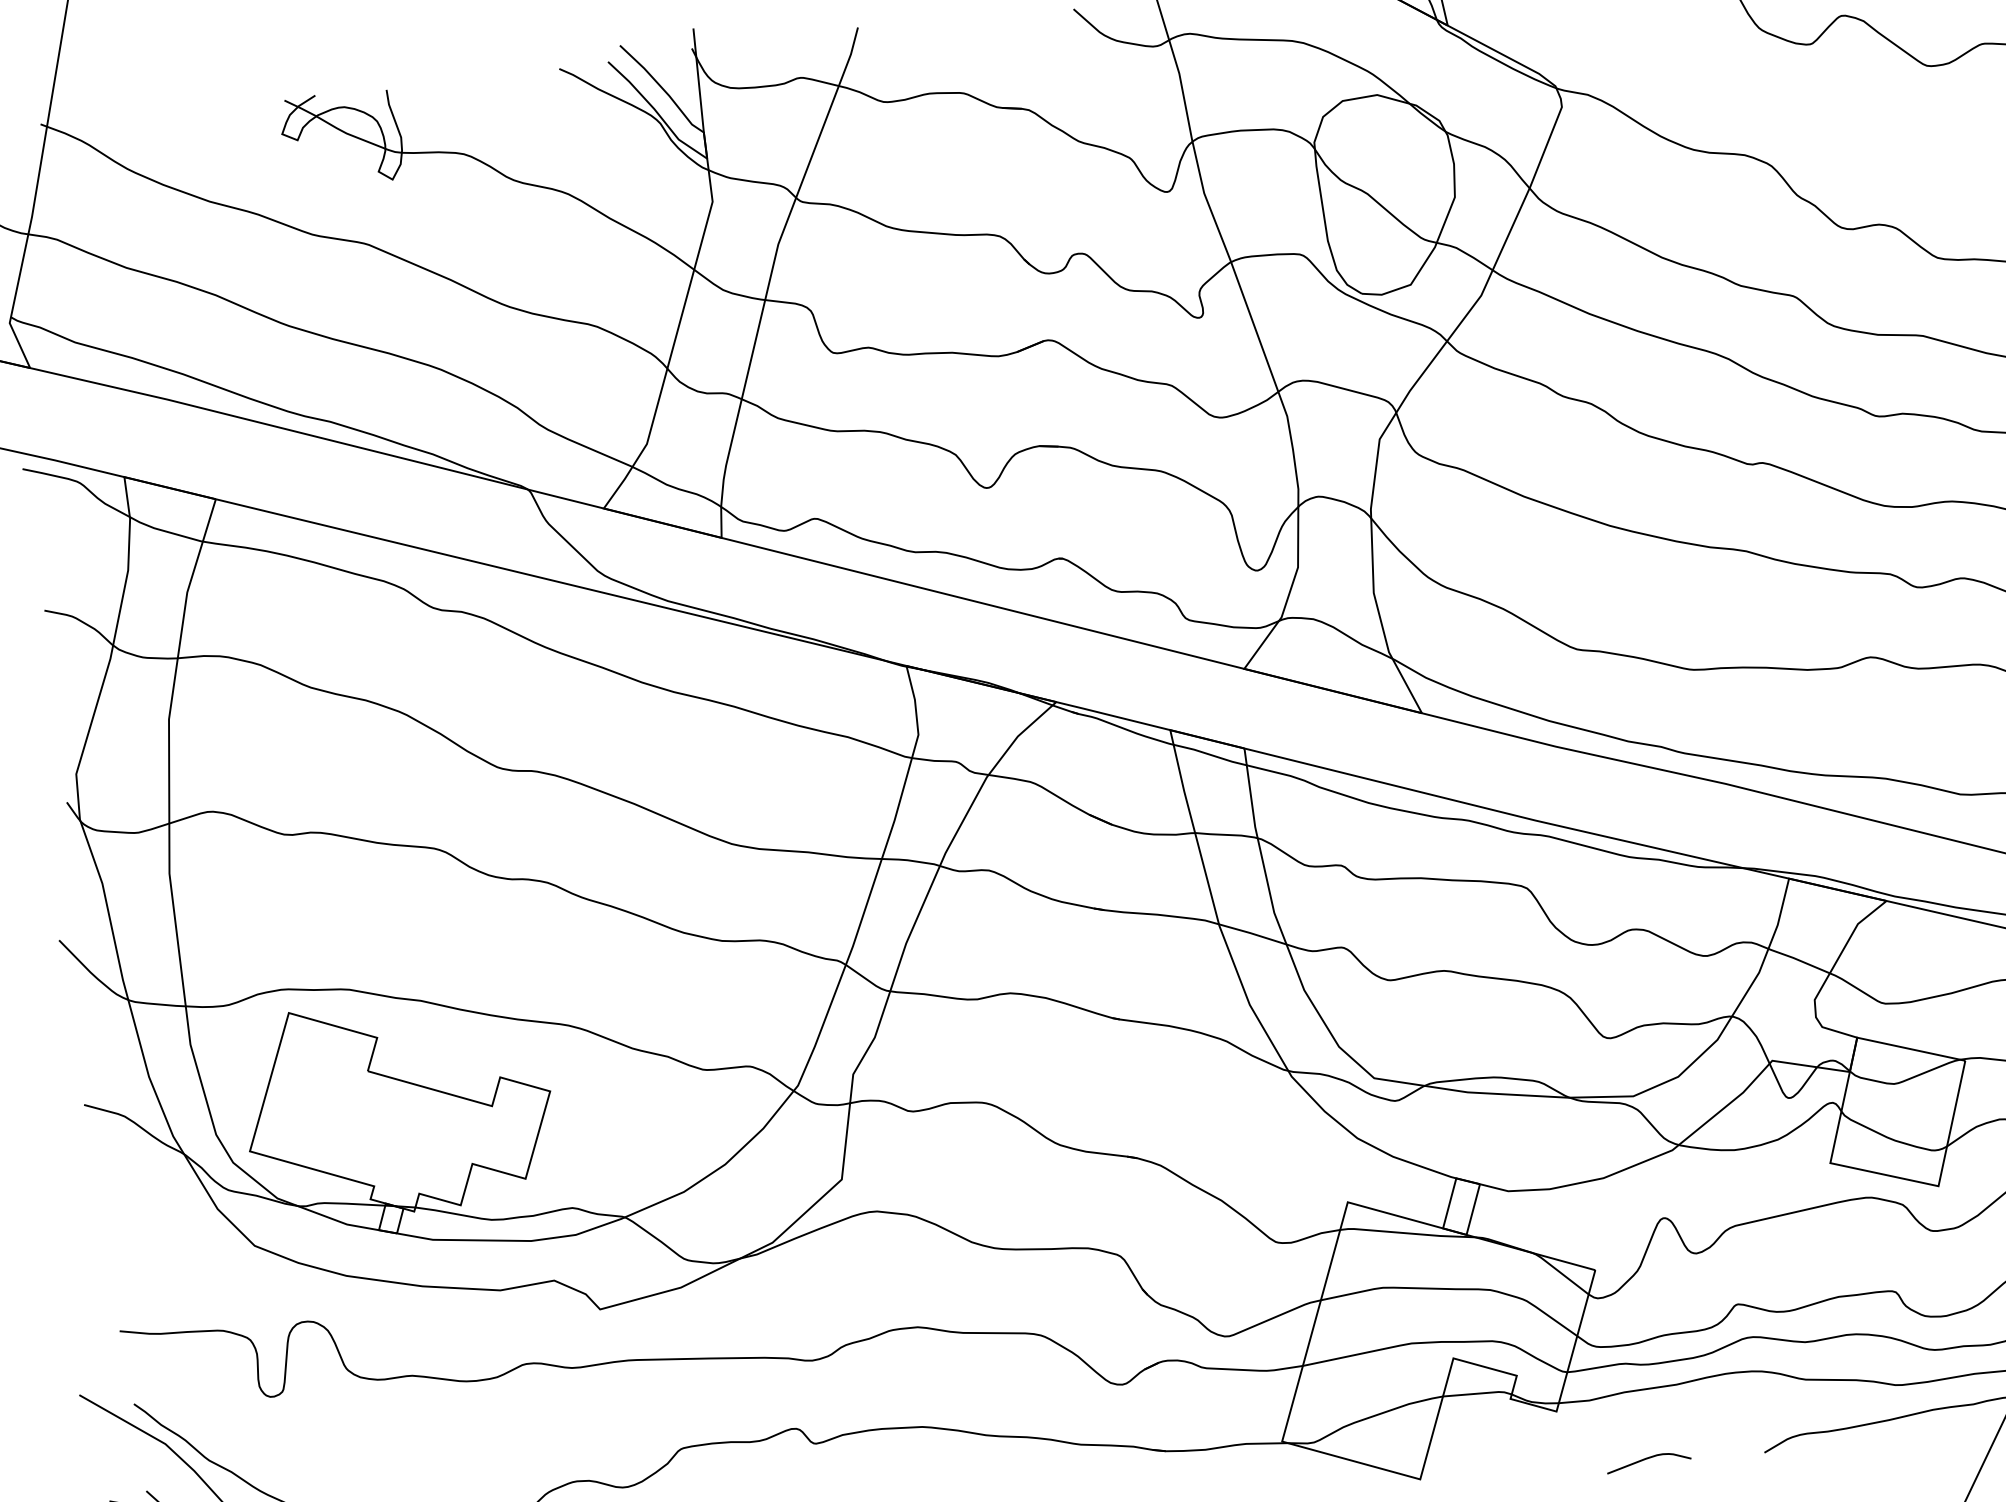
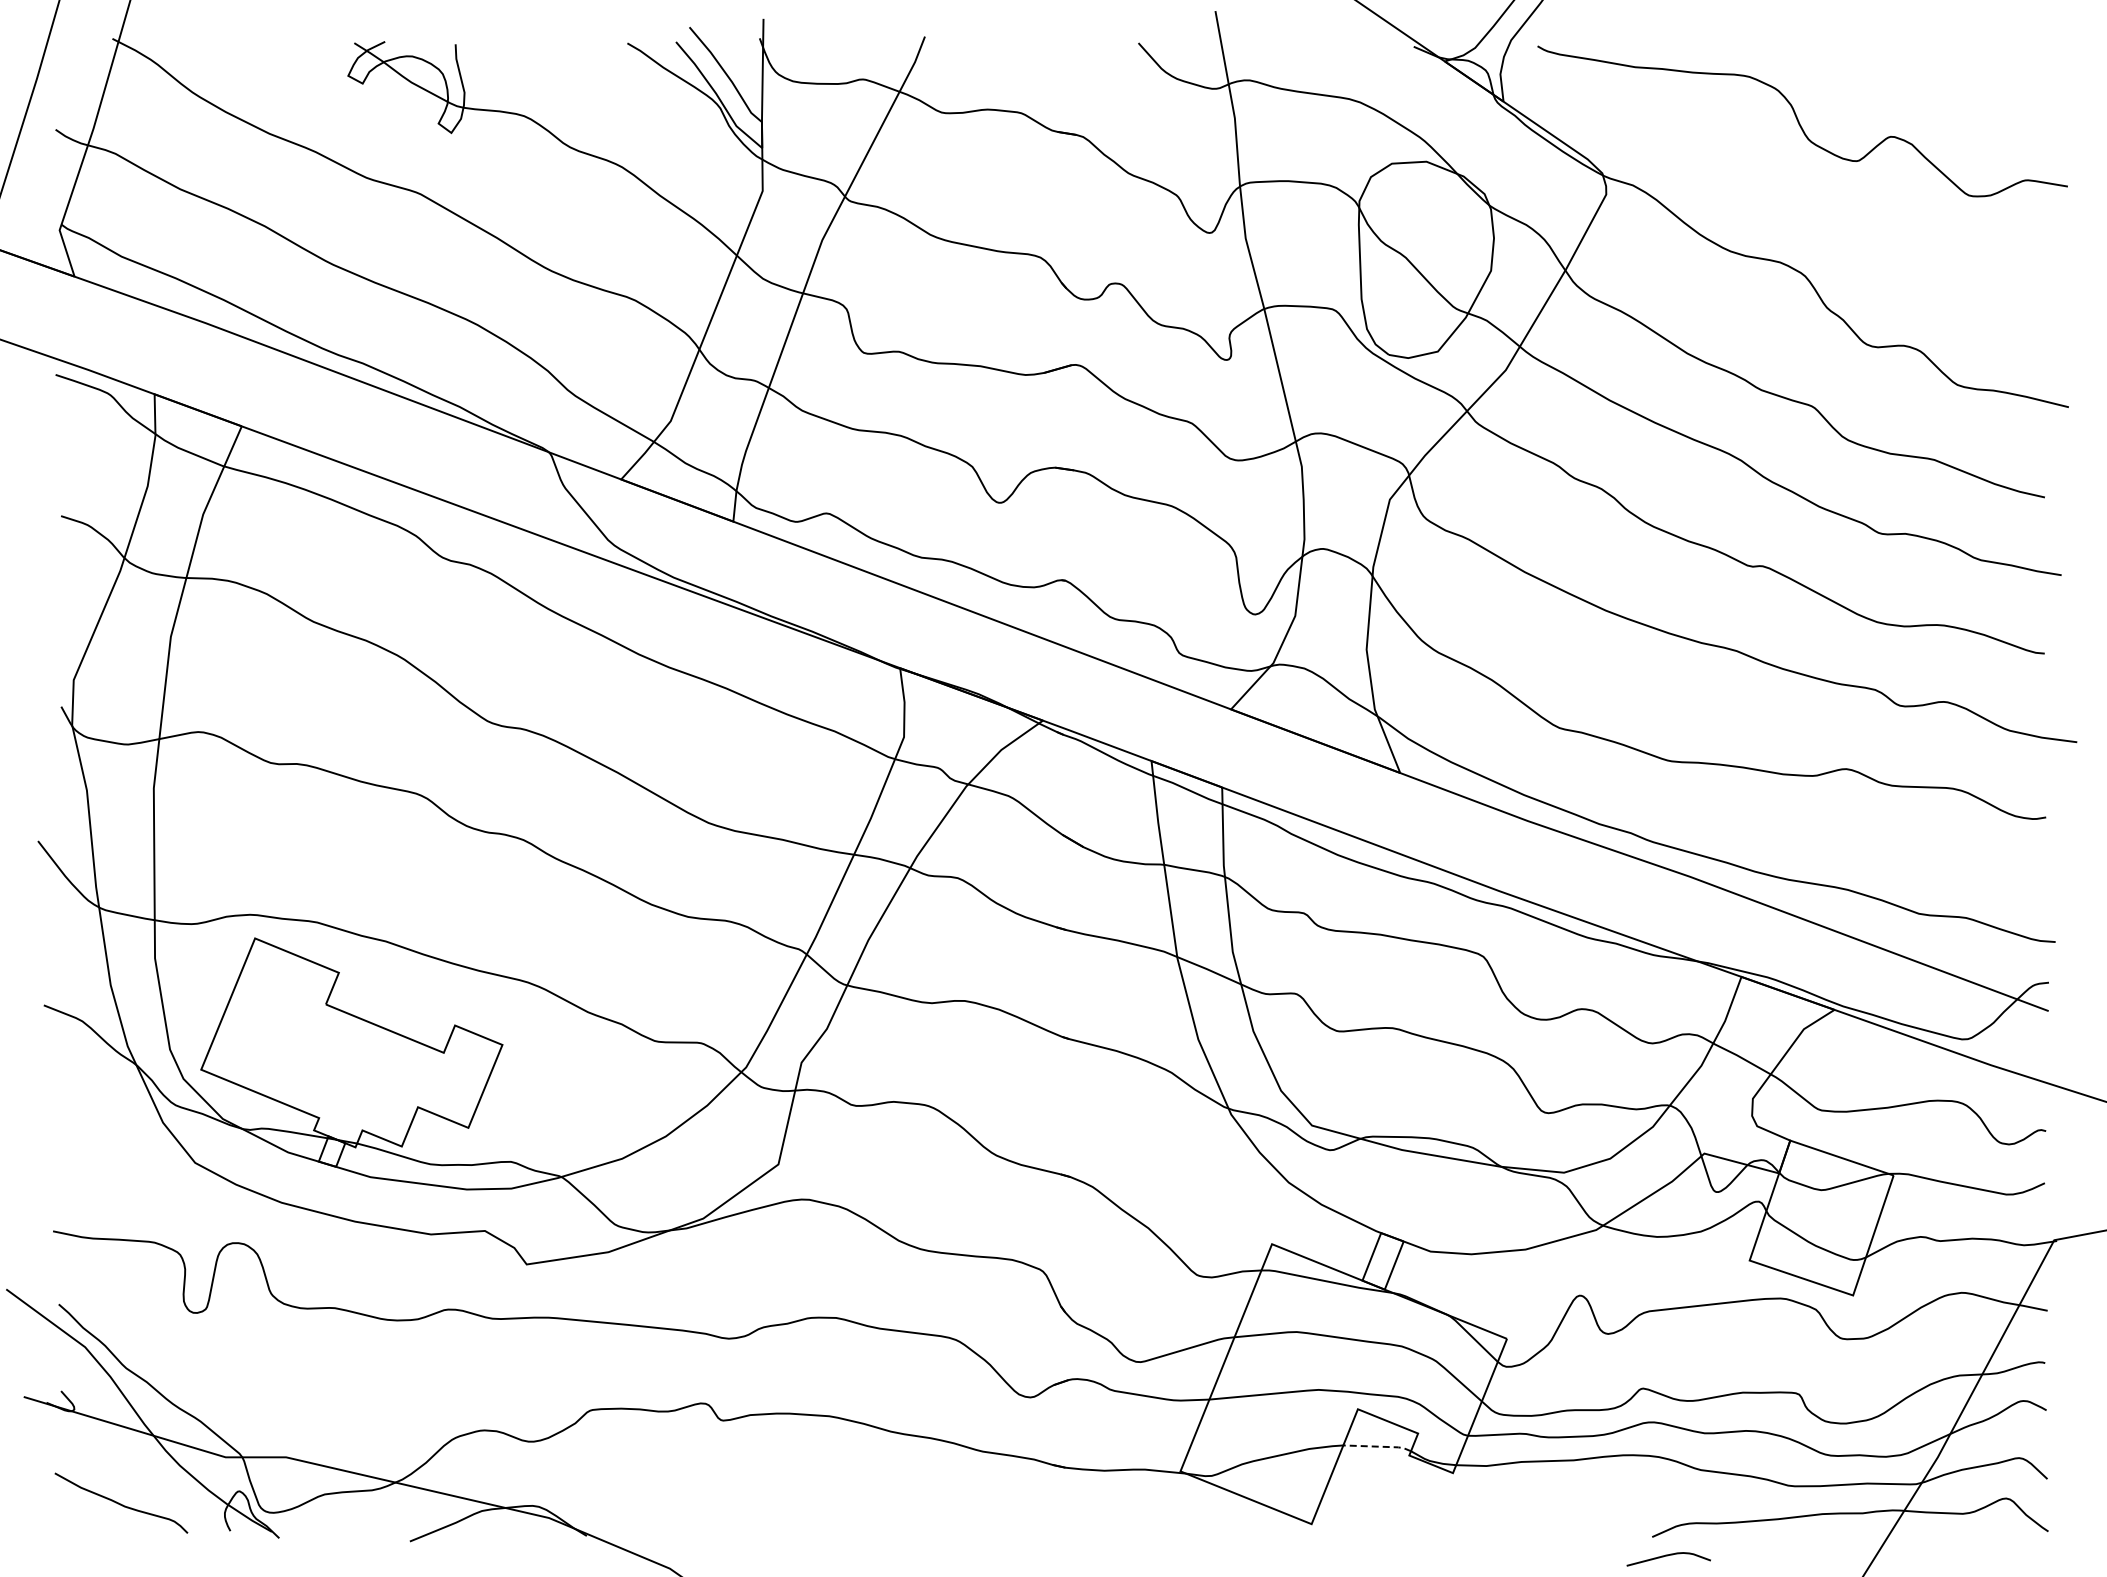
line: (1478, 1393) -> (1378, 1446), solid -> dashed
curve: (1647, 1459) -> (1667, 1556), moved

